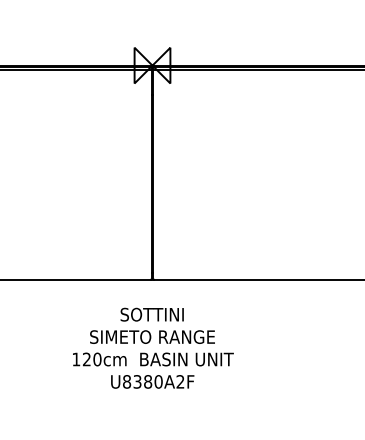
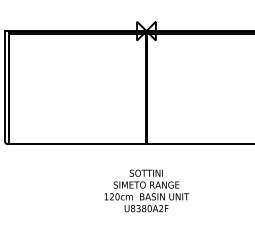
text: (152, 347) -> (146, 190), moved

